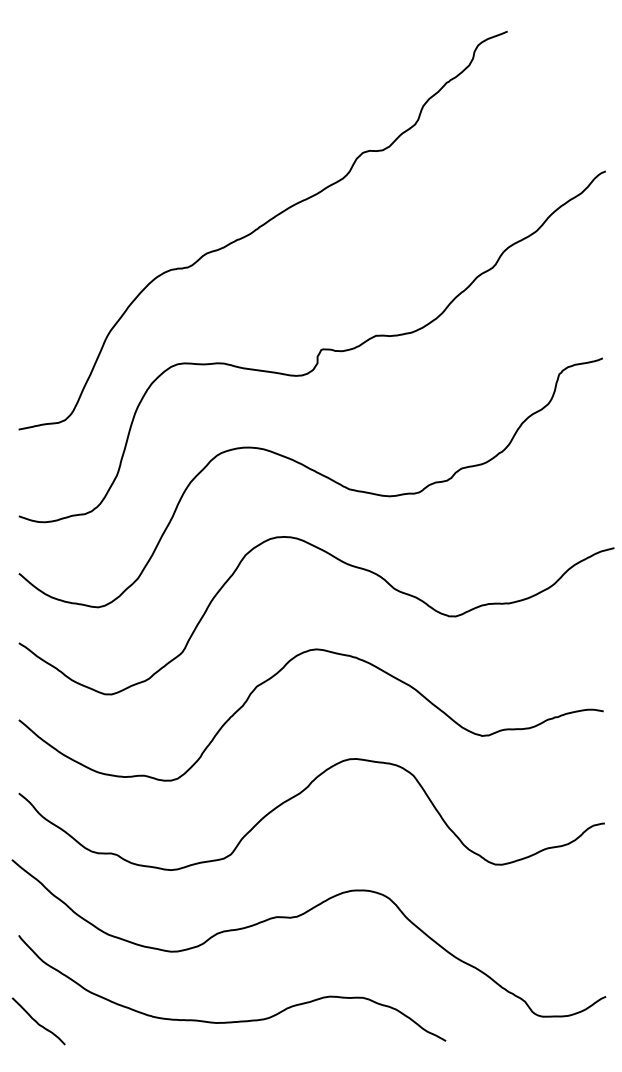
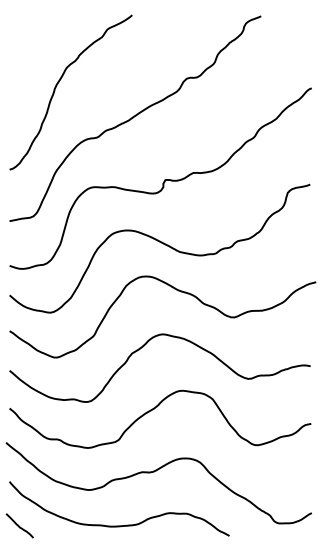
curve: (111, 165) -> (57, 85), added

